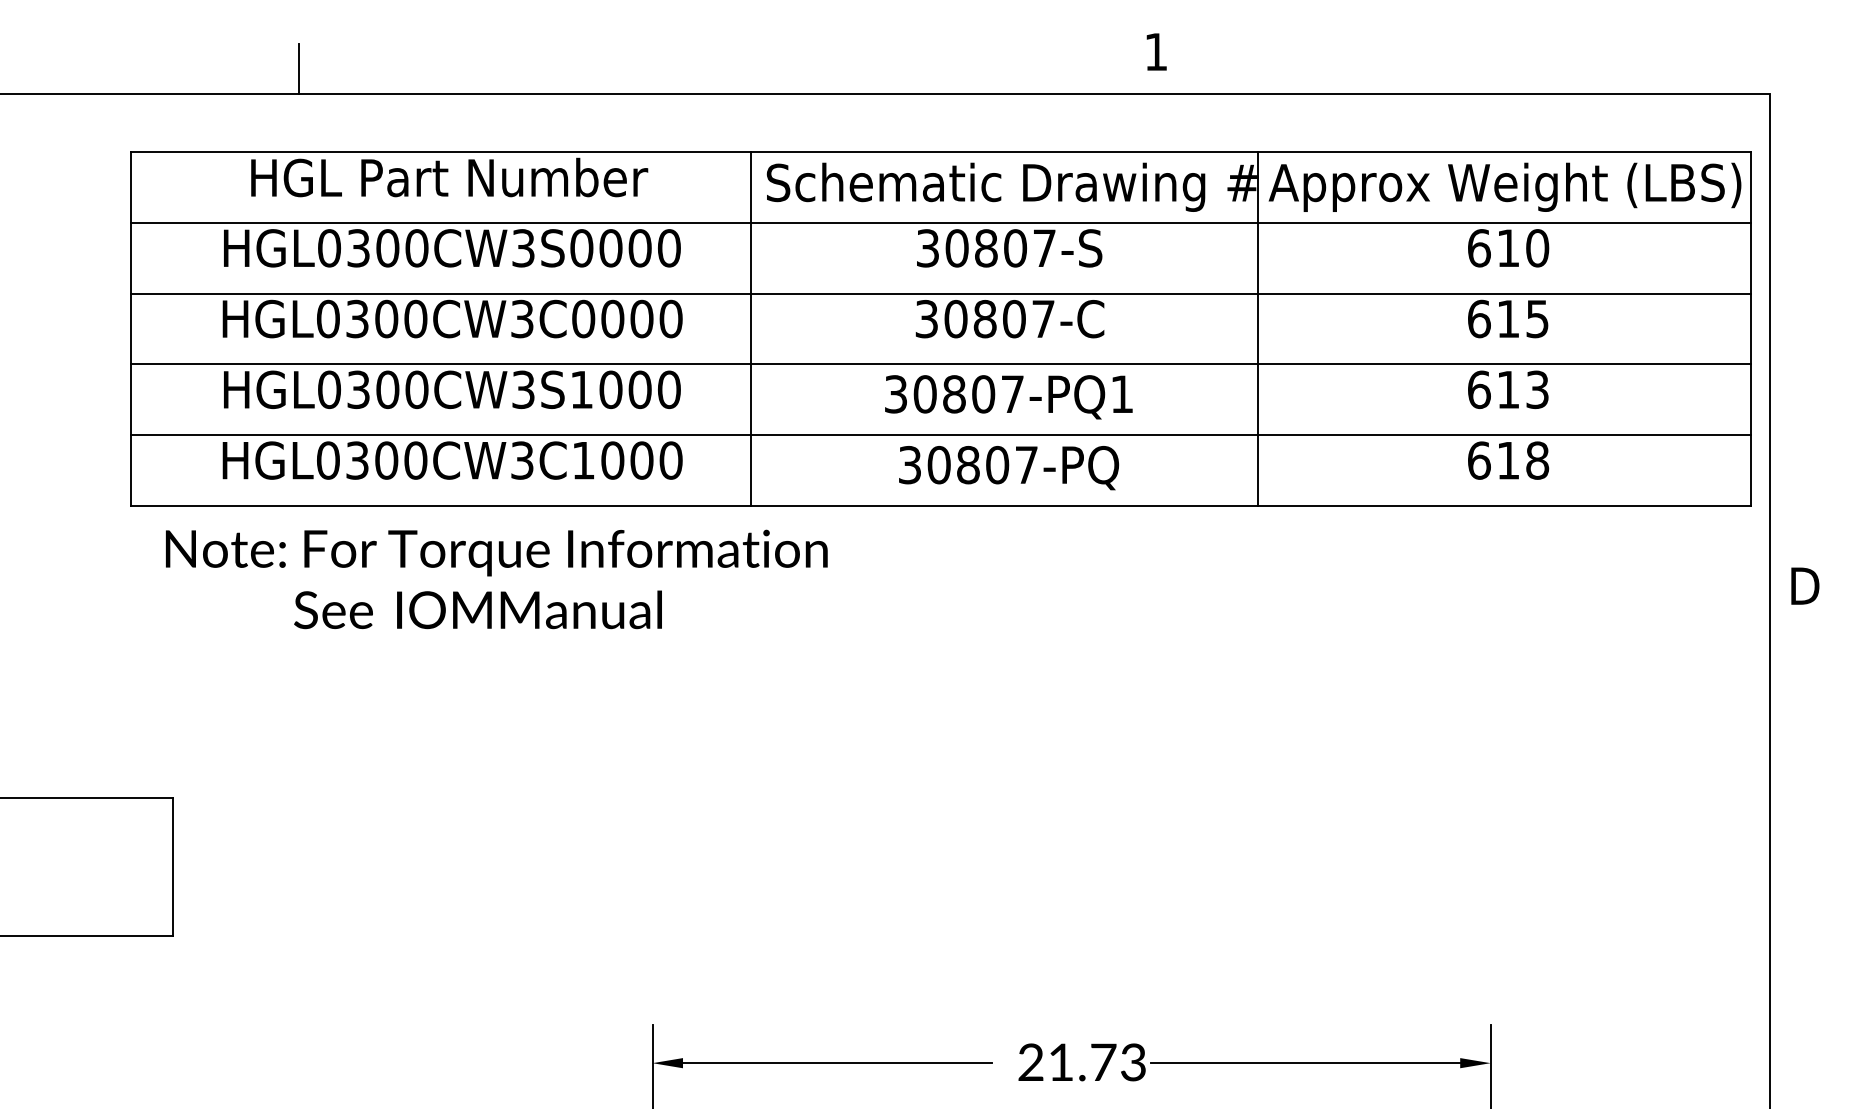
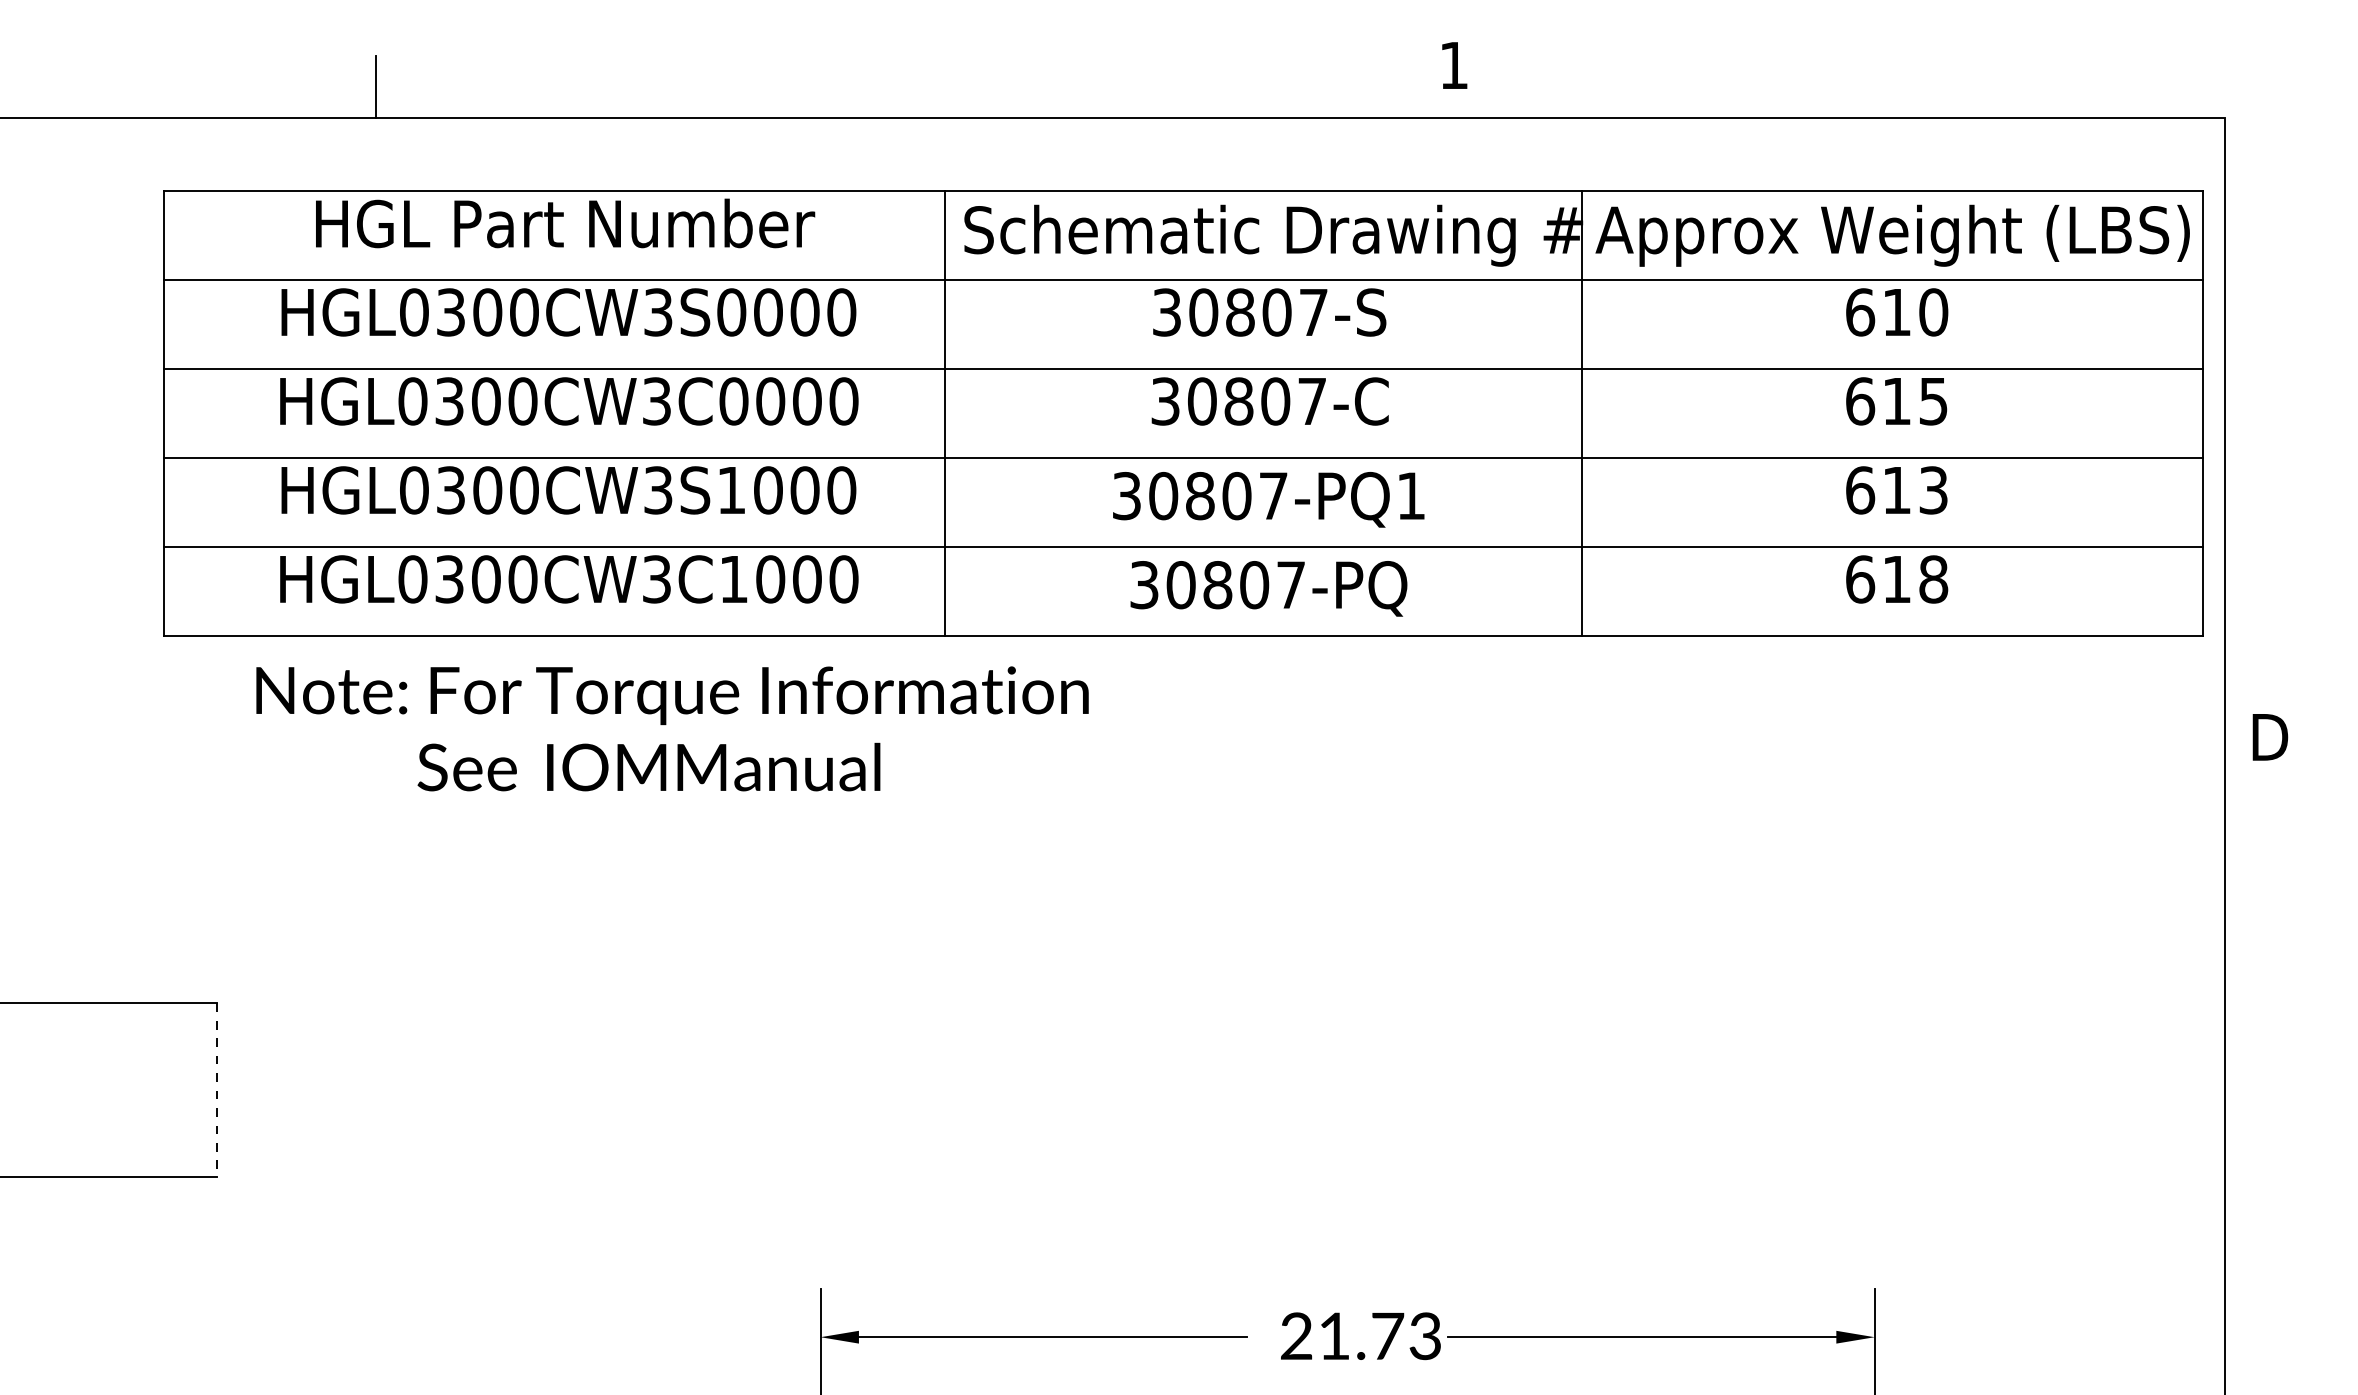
text: (496, 579) -> (672, 728), moved
line: (172, 867) -> (216, 1091), solid -> dashed

